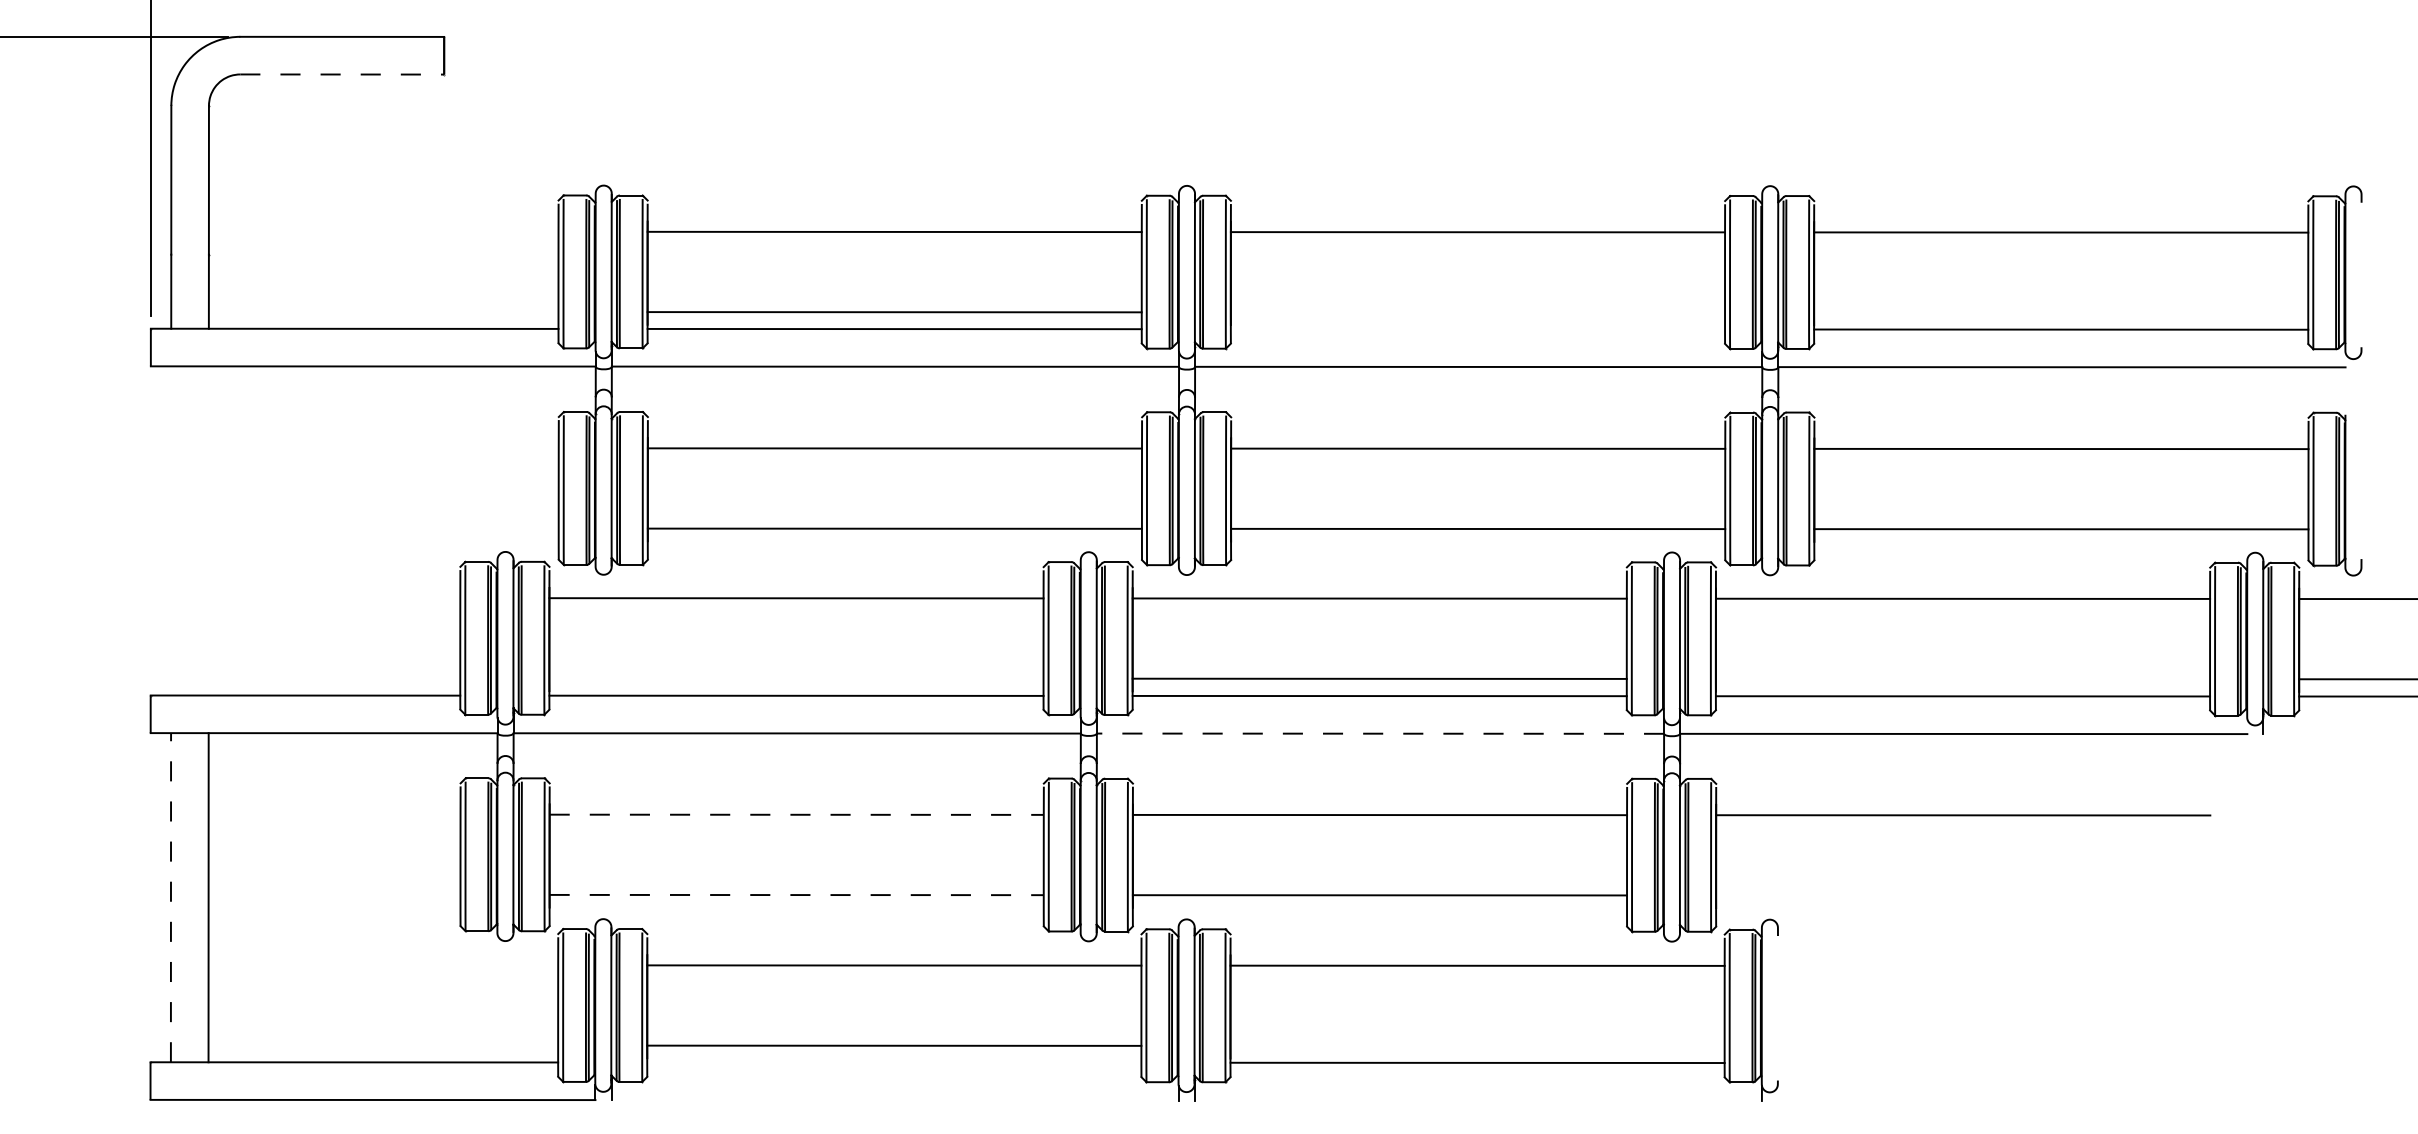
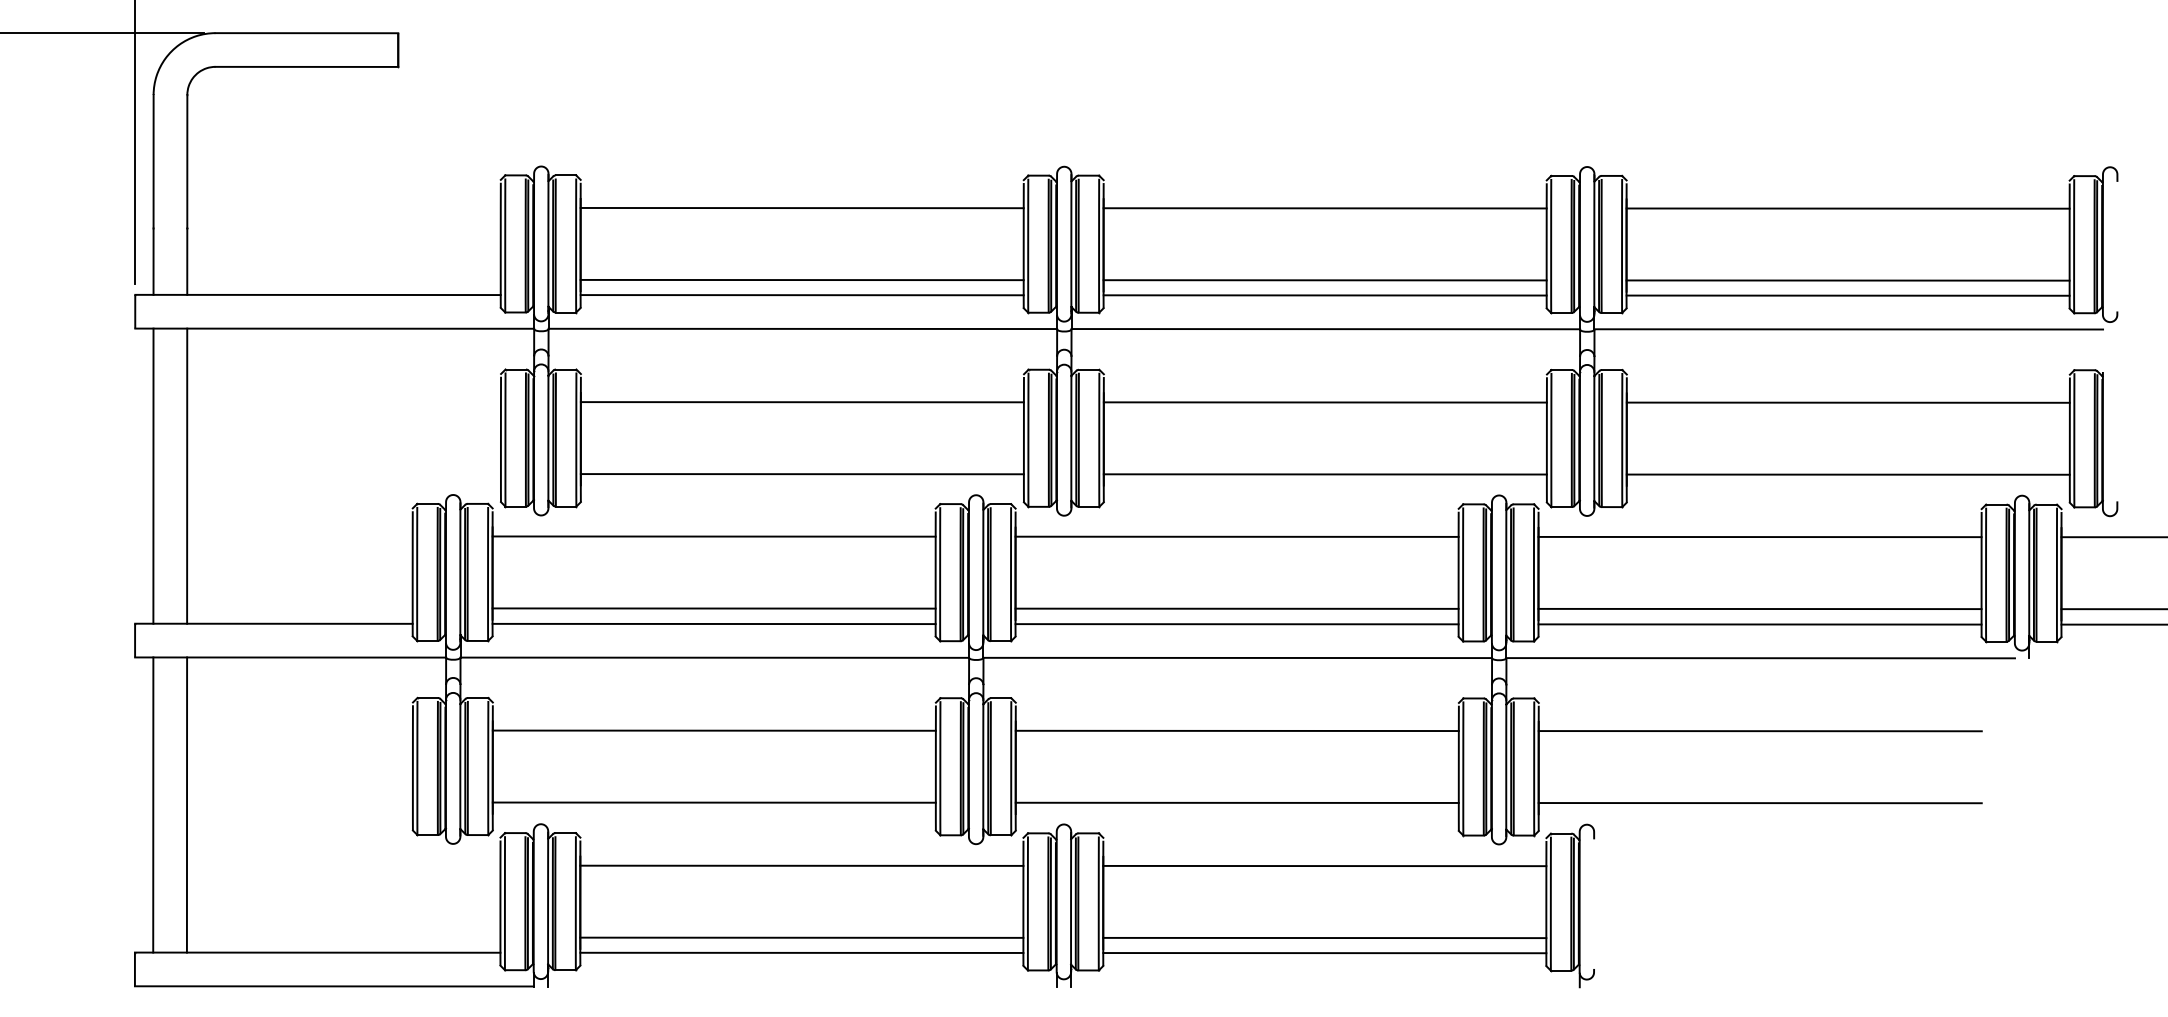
line: (342, 74) -> (307, 66), dashed -> solid
line: (1477, 312) -> (1324, 280), added
line: (2060, 312) -> (1847, 280), added
line: (1477, 329) -> (1324, 295), added
line: (171, 530) -> (153, 475), added
line: (209, 530) -> (187, 475), added
line: (795, 678) -> (713, 608), added
line: (1962, 678) -> (1759, 608), added
line: (1380, 733) -> (1237, 657), dashed -> solid
line: (796, 814) -> (714, 730), dashed -> solid
line: (796, 894) -> (714, 802), dashed -> solid
line: (1962, 896) -> (1759, 803), added
line: (171, 898) -> (153, 805), dashed -> solid
line: (1477, 1045) -> (1324, 937), added
line: (893, 1062) -> (801, 952), added

